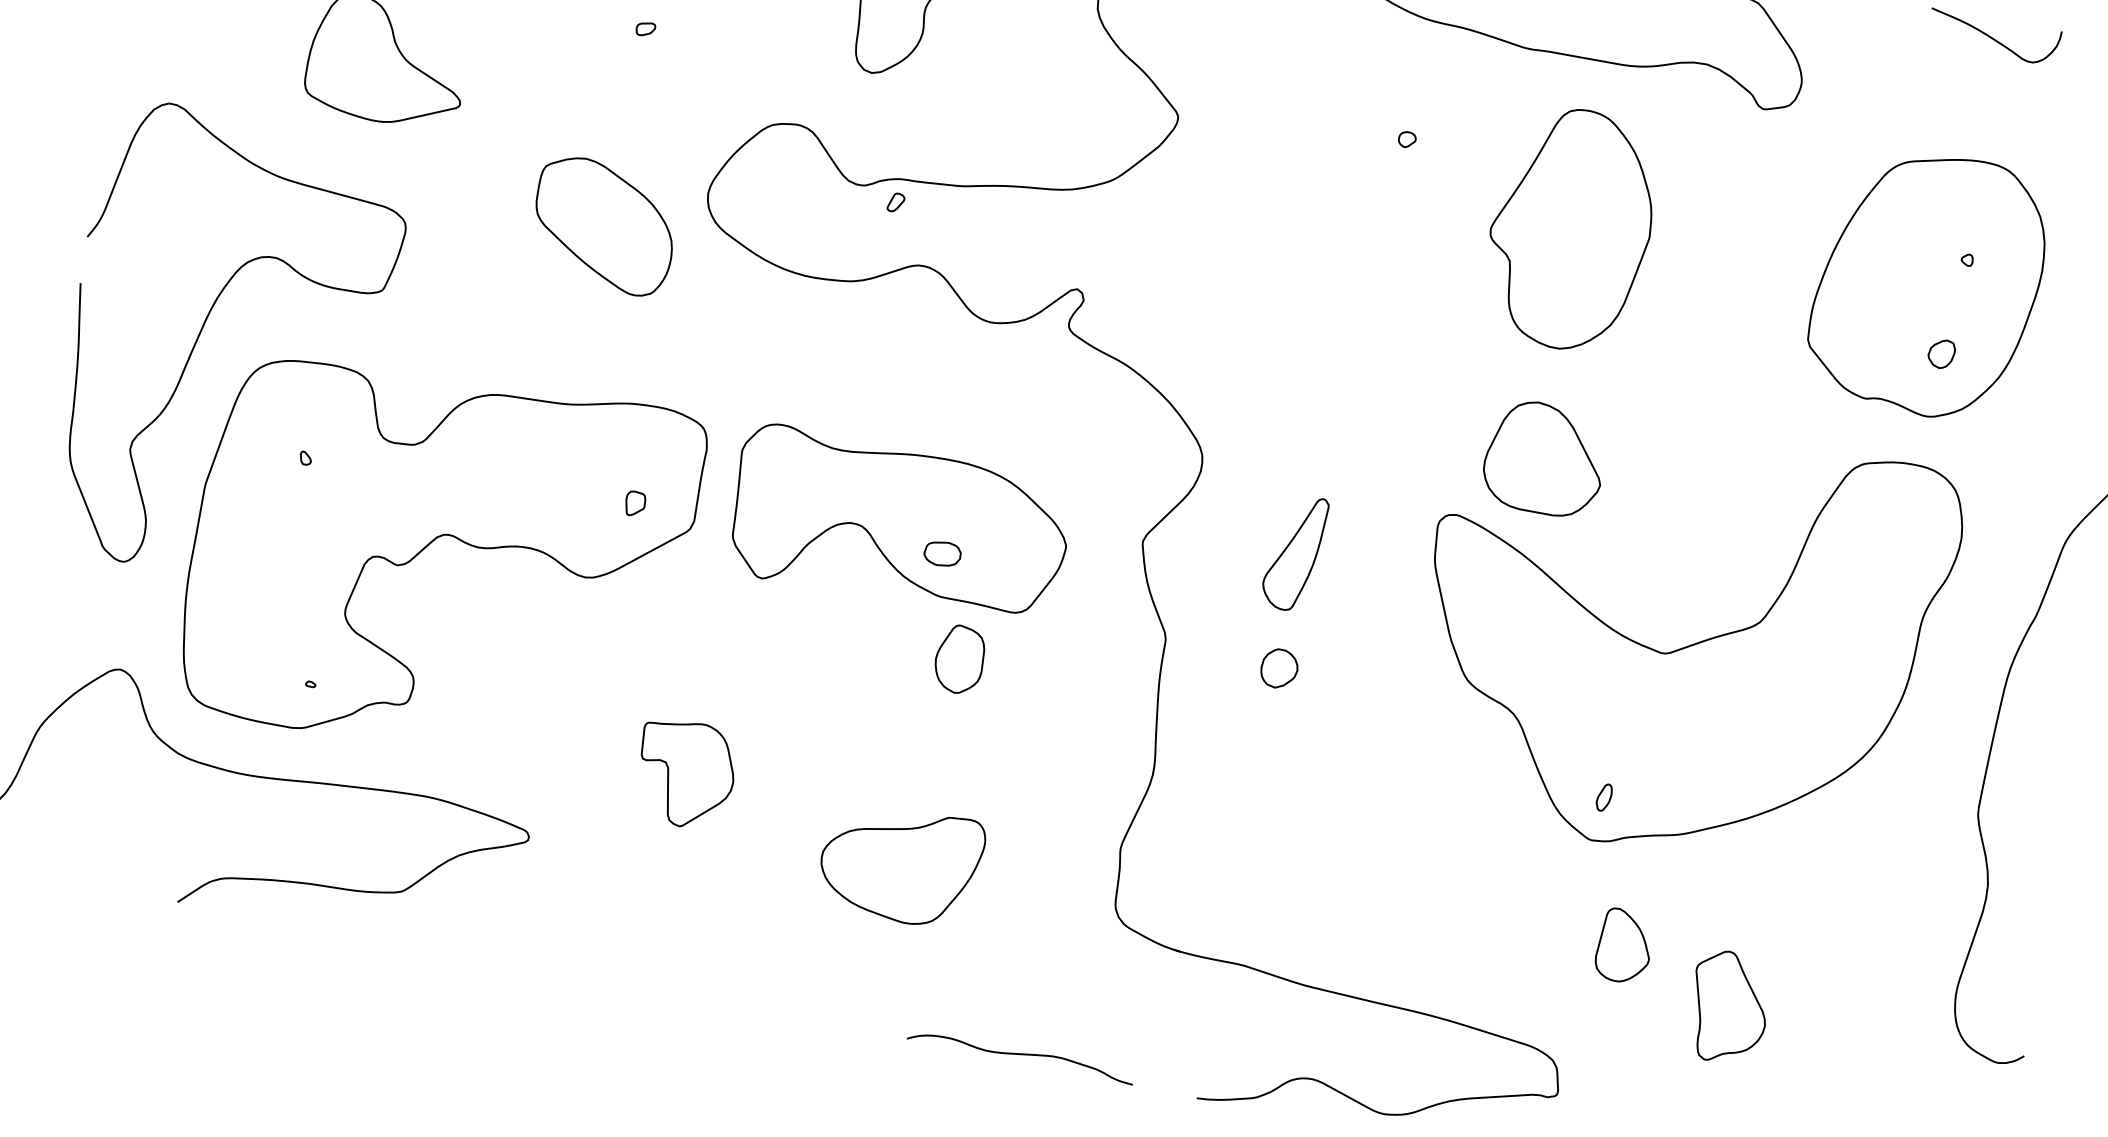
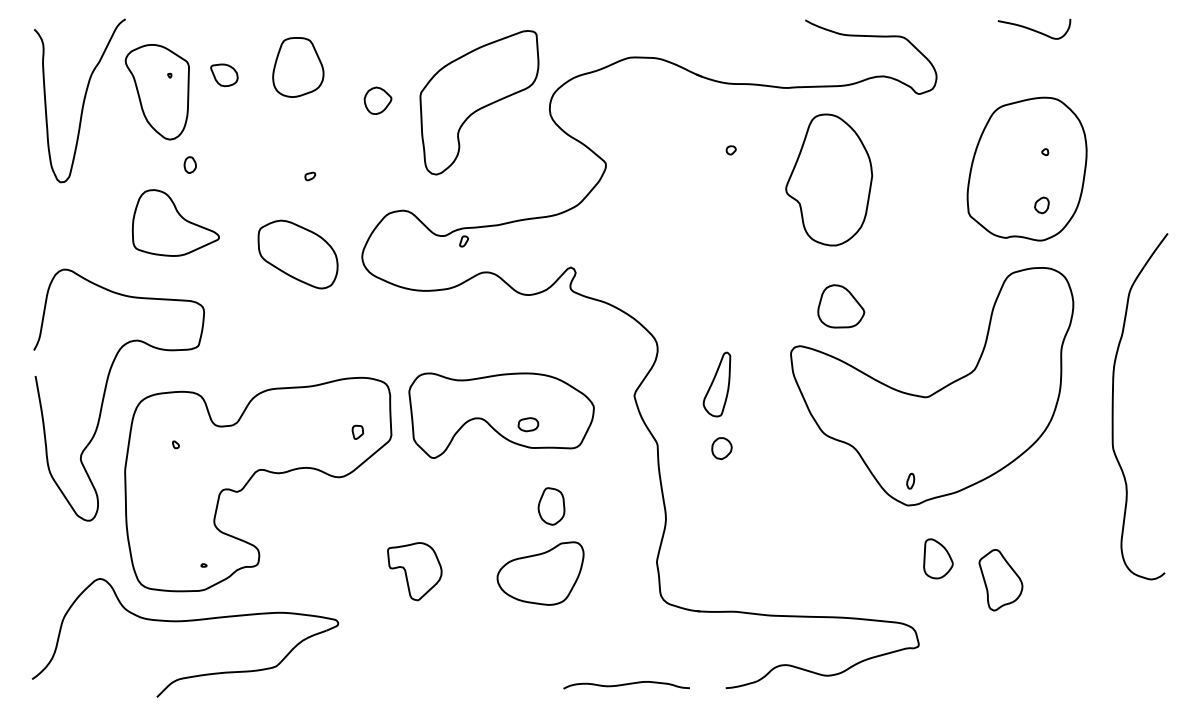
part: (603, 225) -> (297, 254), moved
part: (1545, 459) -> (841, 306), size x0.71
part: (959, 659) -> (551, 506), moved
part: (900, 863) -> (540, 573), moved

